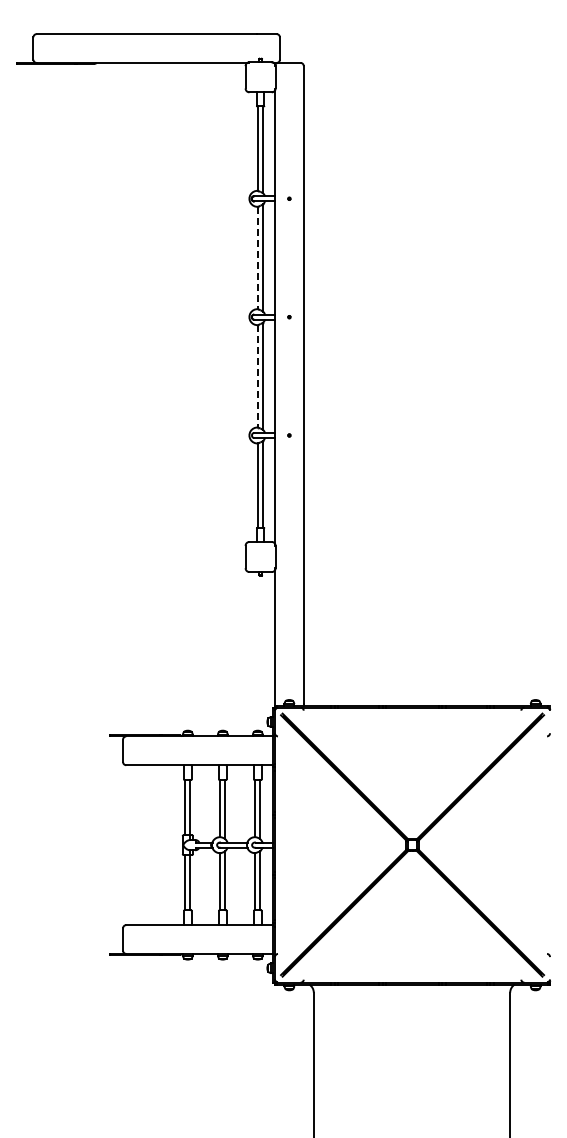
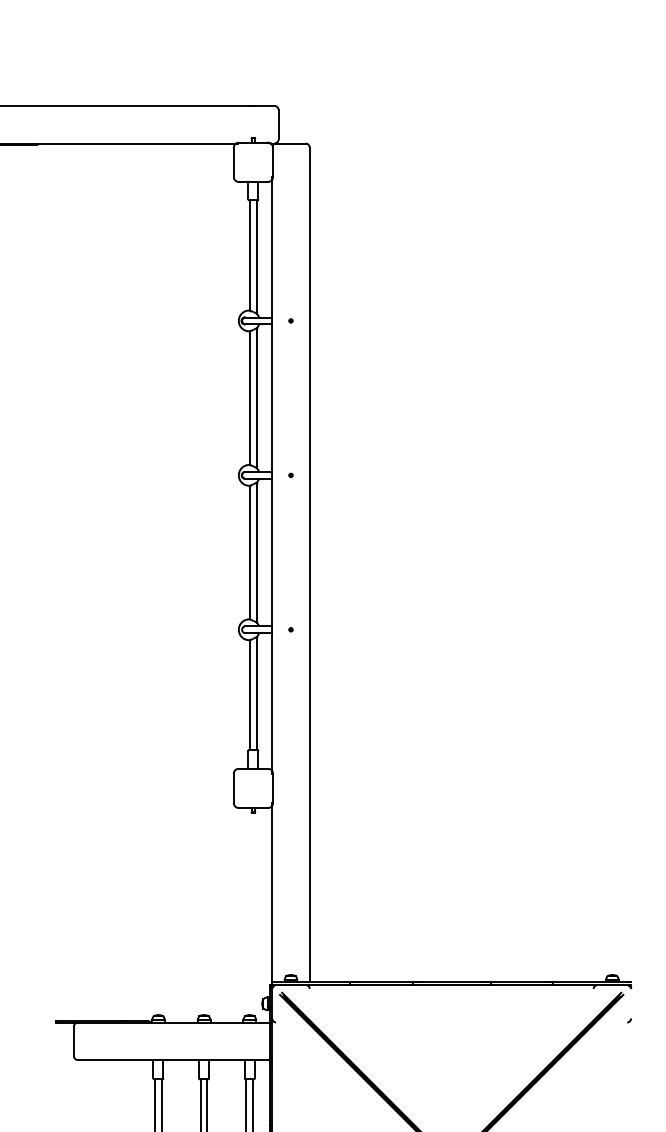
line: (258, 258) -> (250, 398), dashed -> solid
line: (258, 376) -> (250, 552), dashed -> solid

